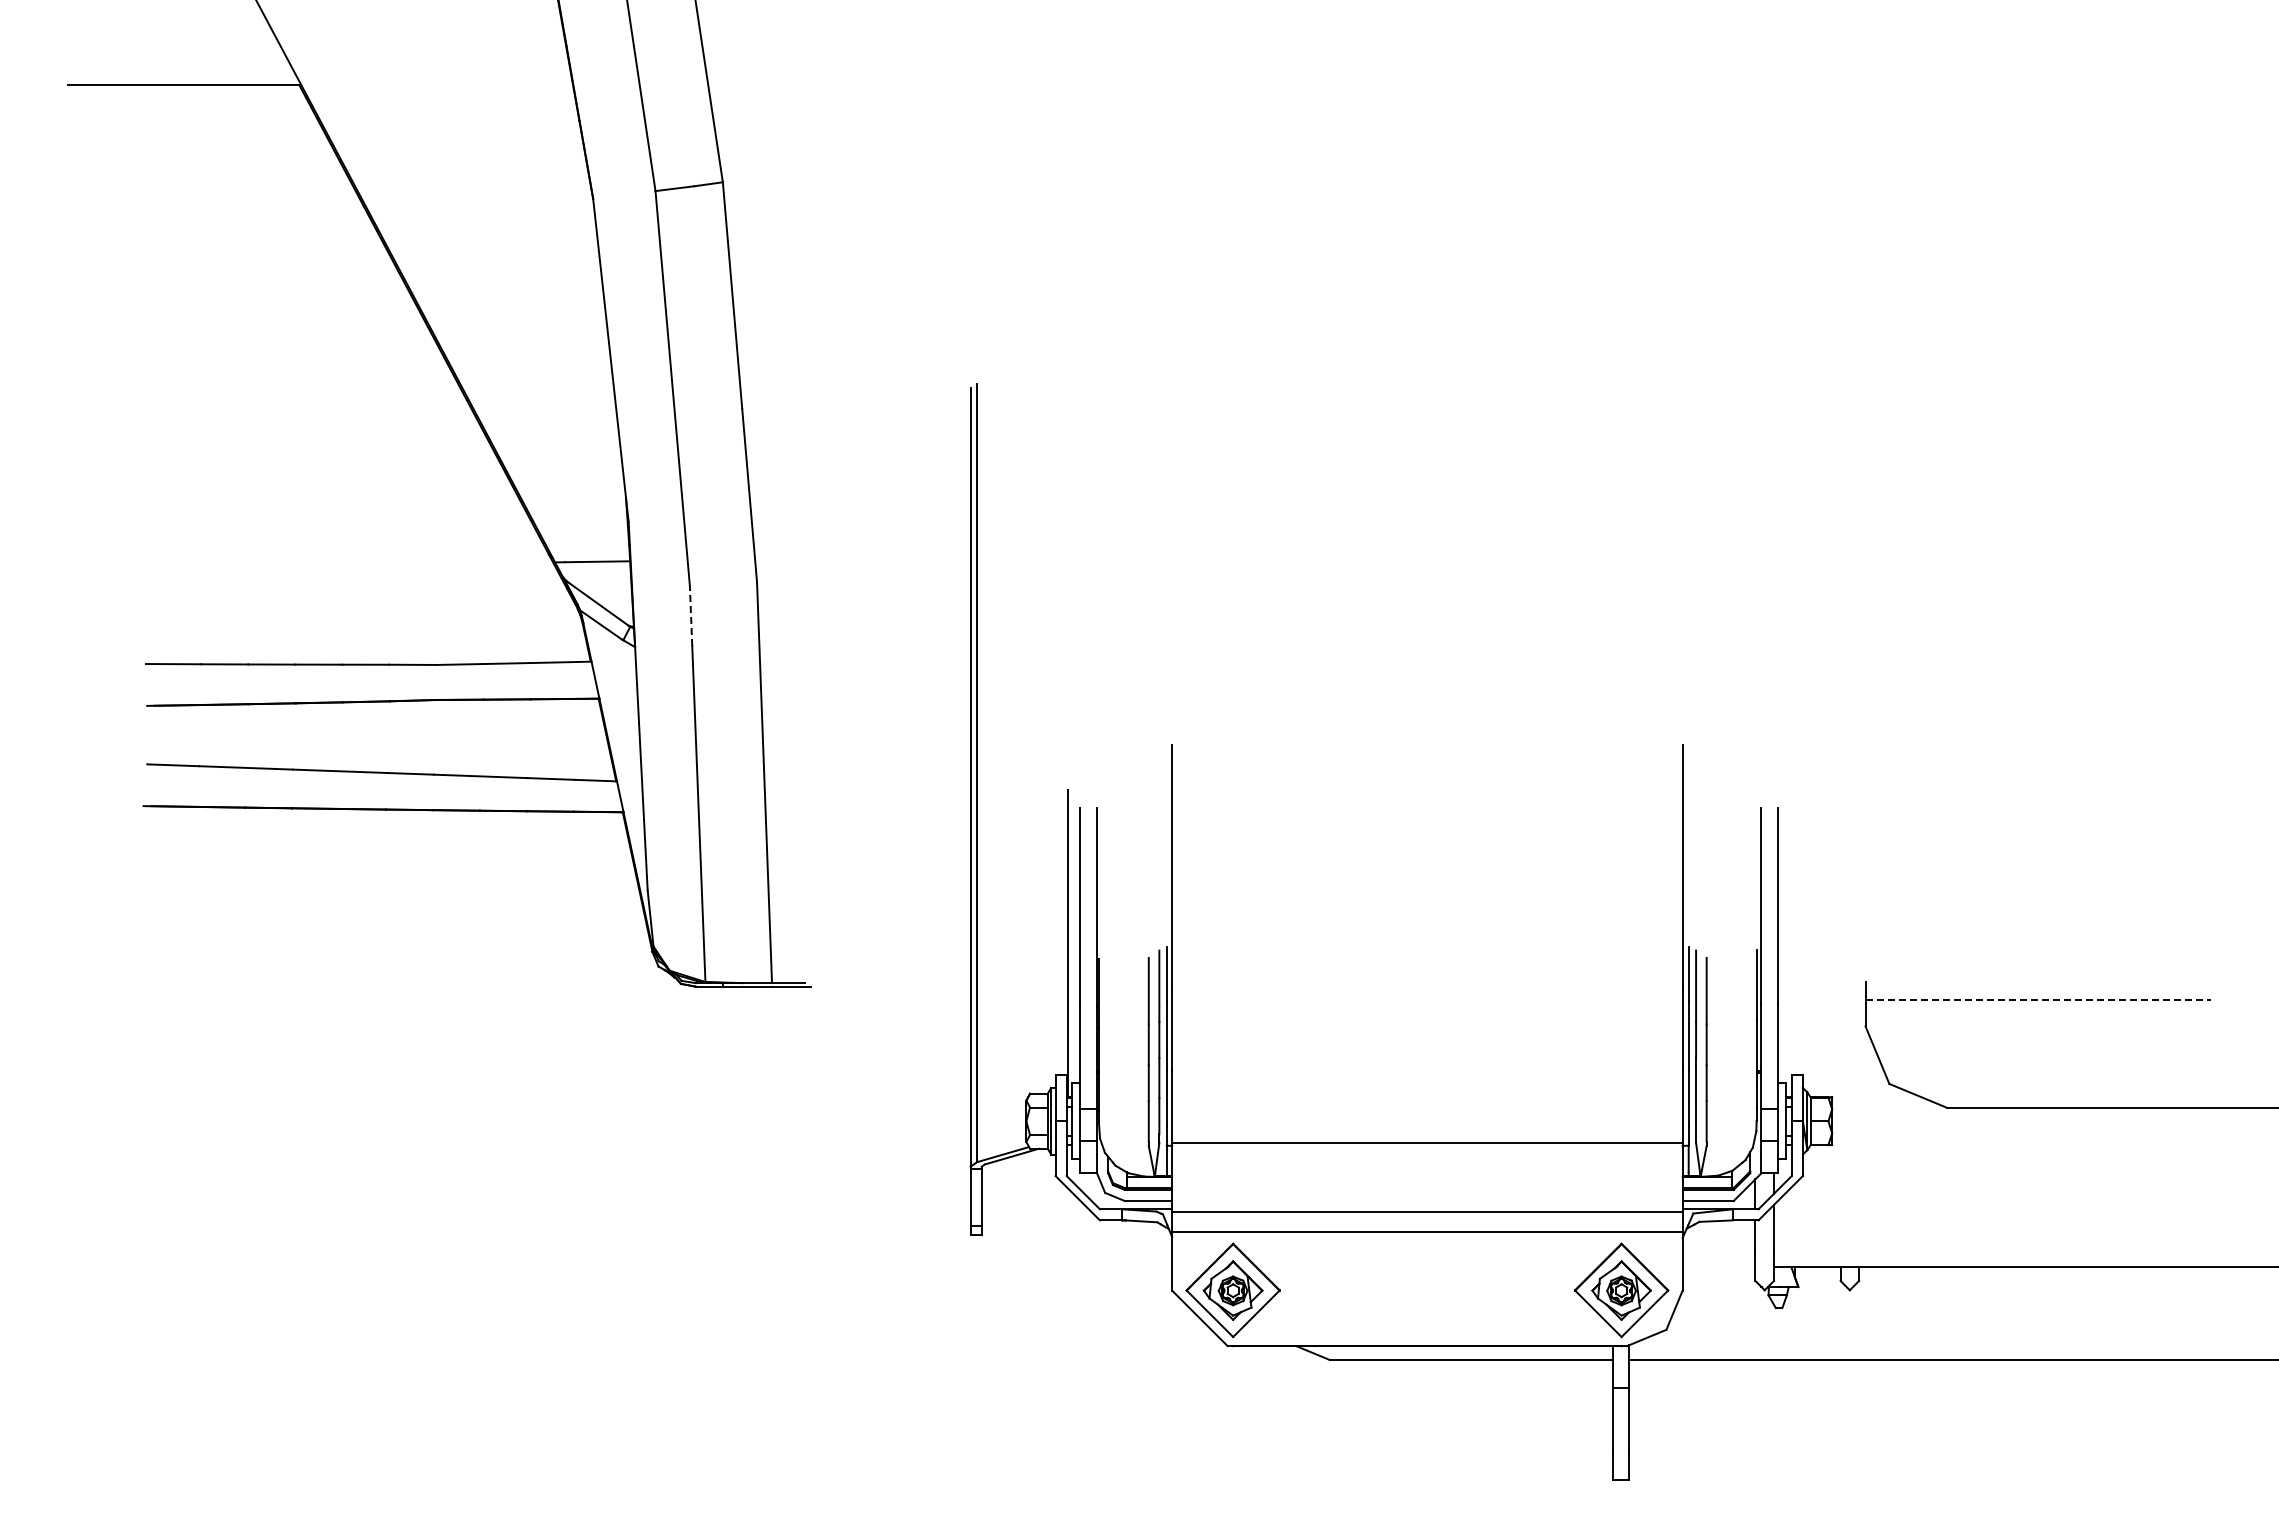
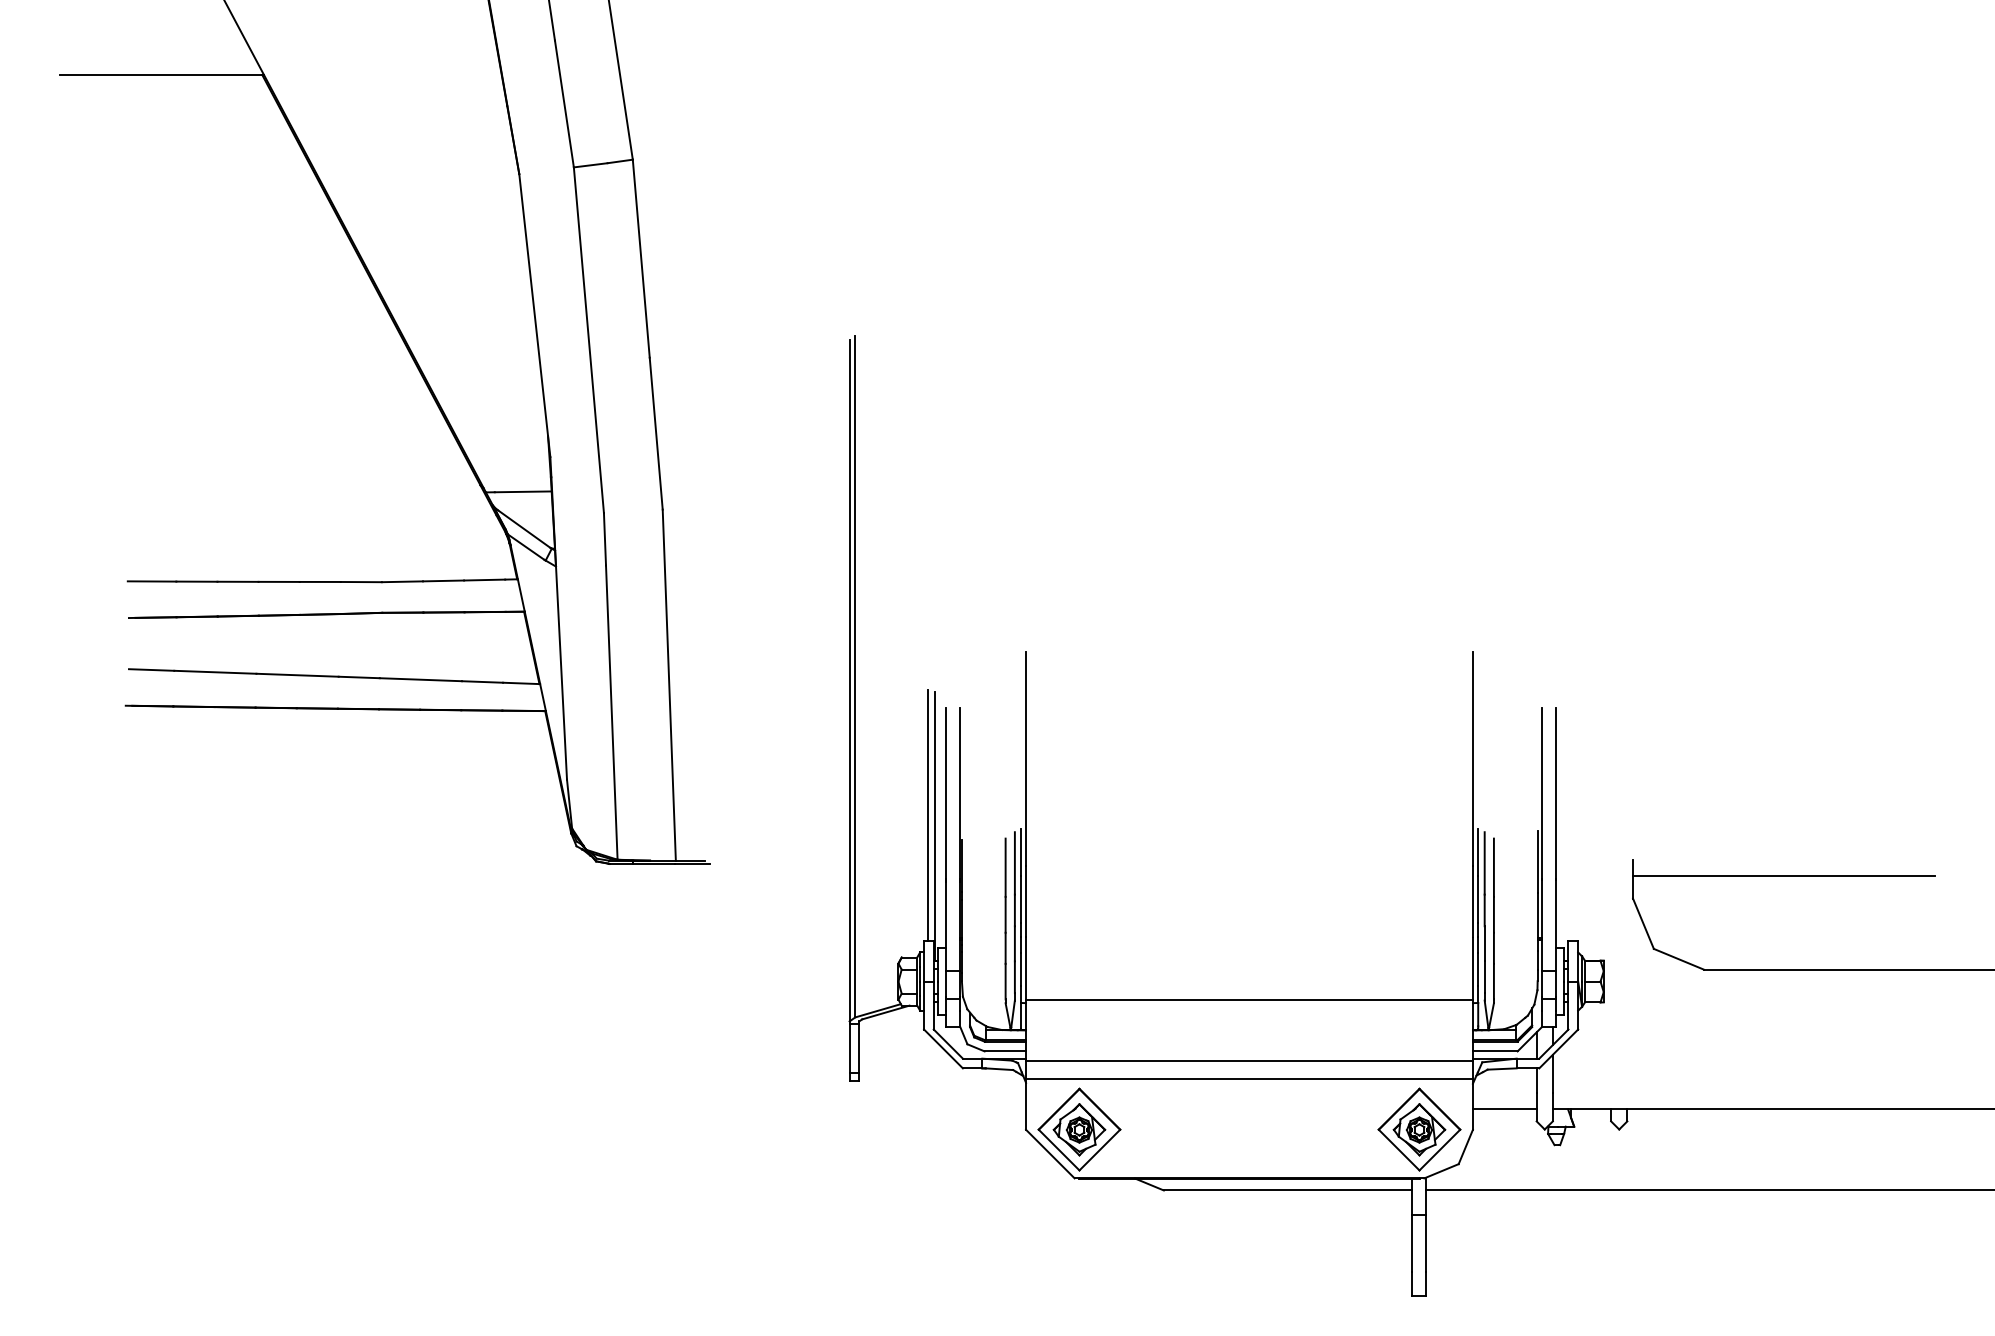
line: (691, 615) -> (605, 538), dashed -> solid
line: (1060, 931) -> (928, 815), added
line: (2038, 1000) -> (1784, 875), dashed -> solid
line: (1718, 1267) -> (1504, 1109), added

